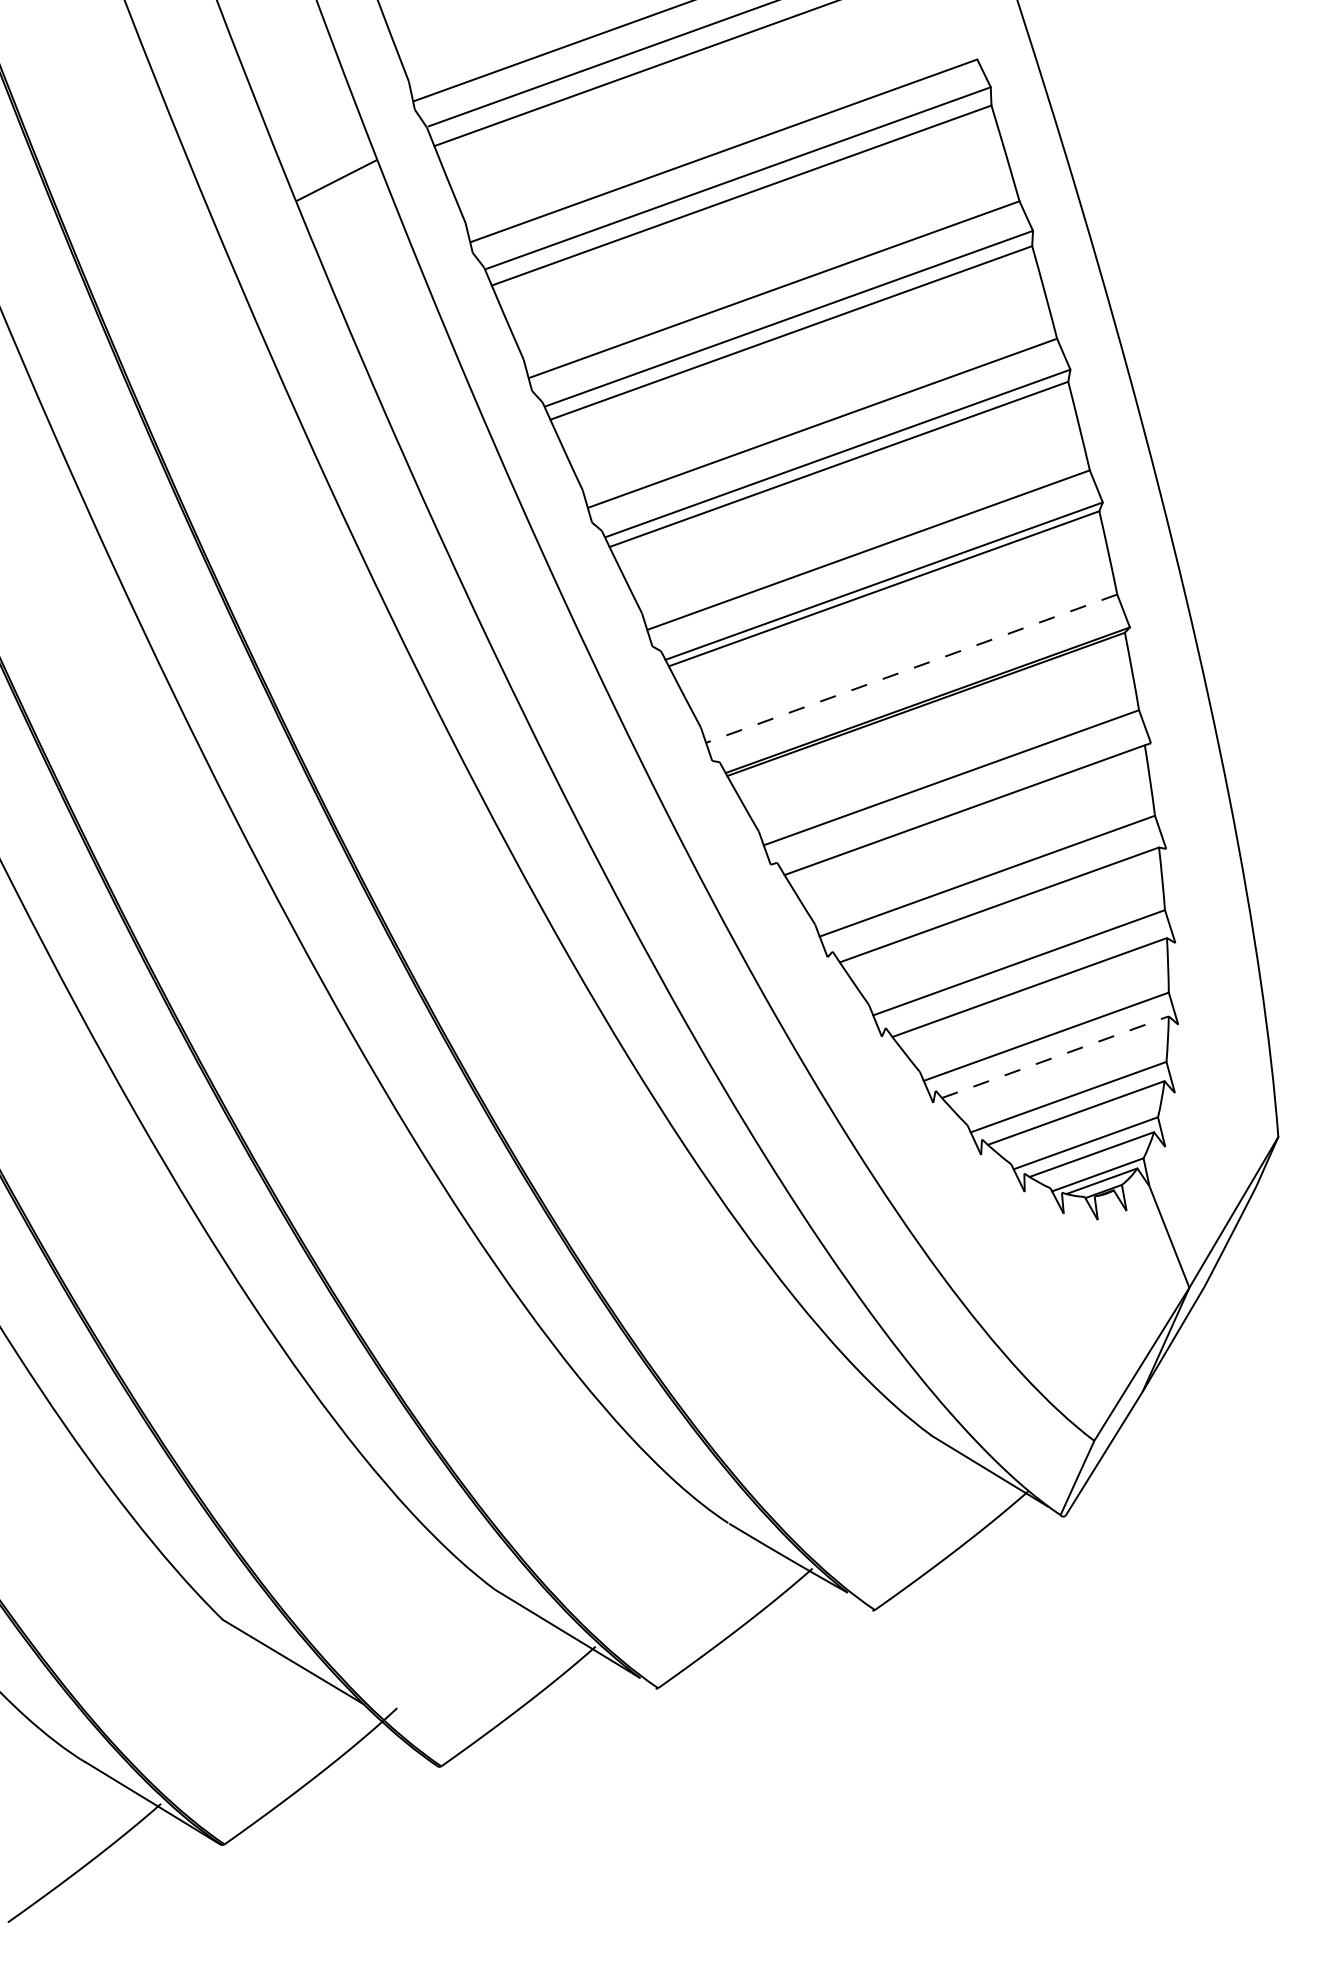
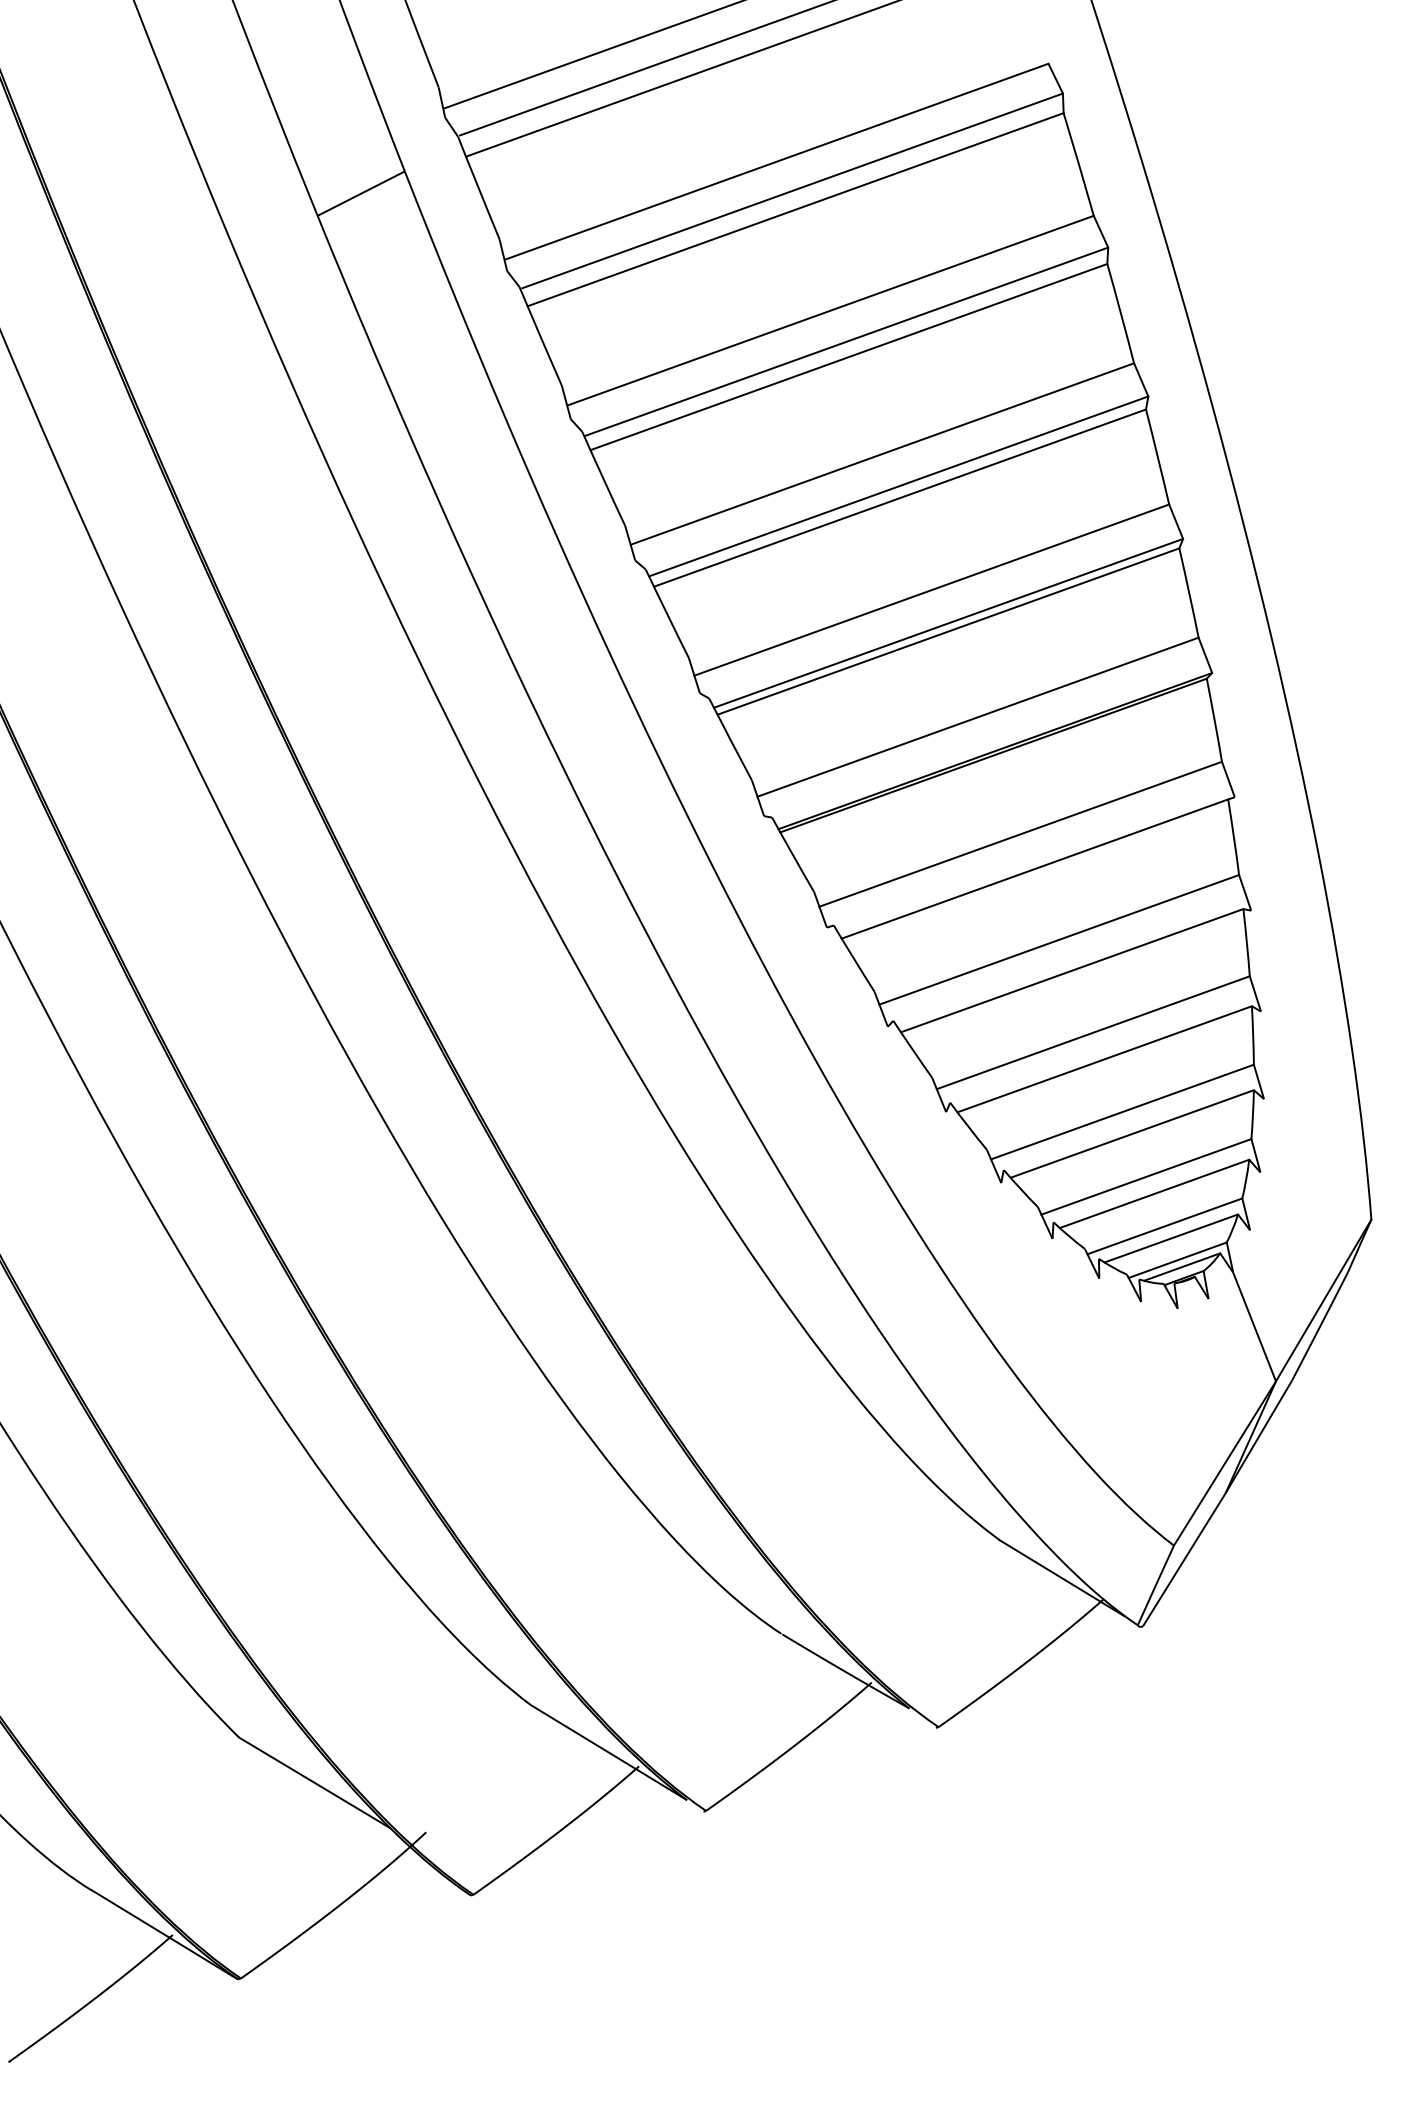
line: (911, 668) -> (977, 717), dashed -> solid
line: (1055, 1056) -> (1132, 1133), dashed -> solid

